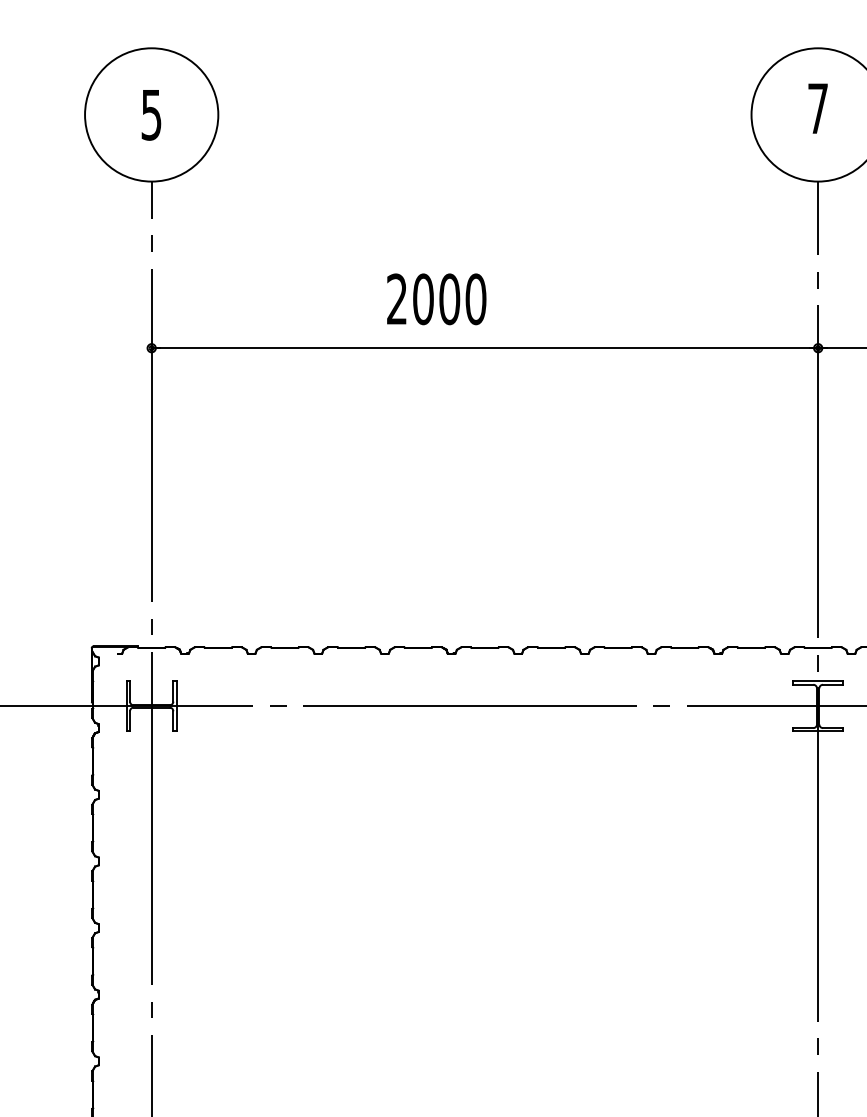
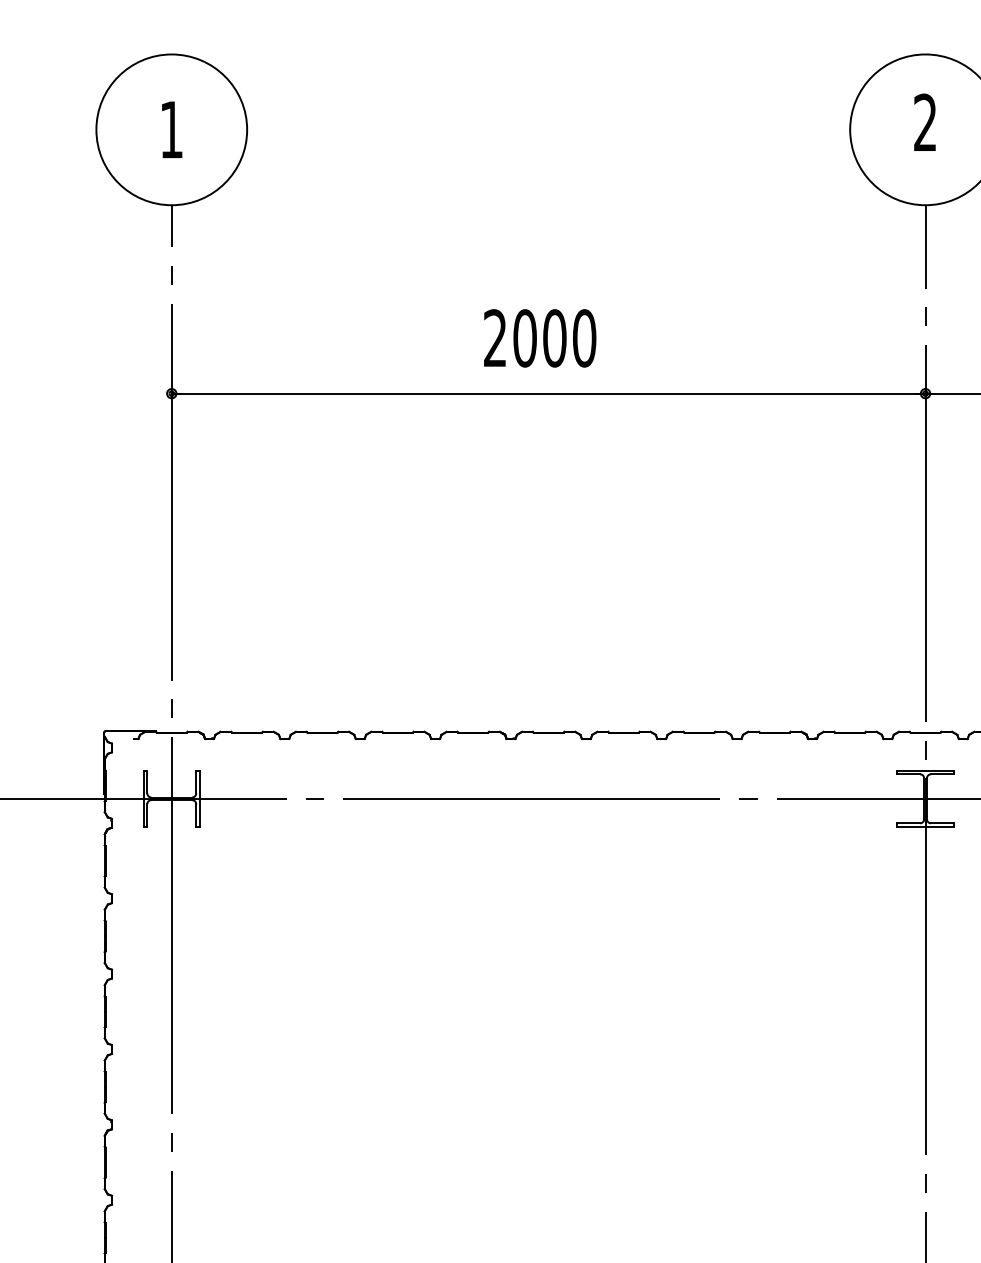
text: (818, 107) -> (925, 121), 7 -> 2
text: (151, 115) -> (171, 130), 5 -> 1
text: (437, 299) -> (540, 338), moved

